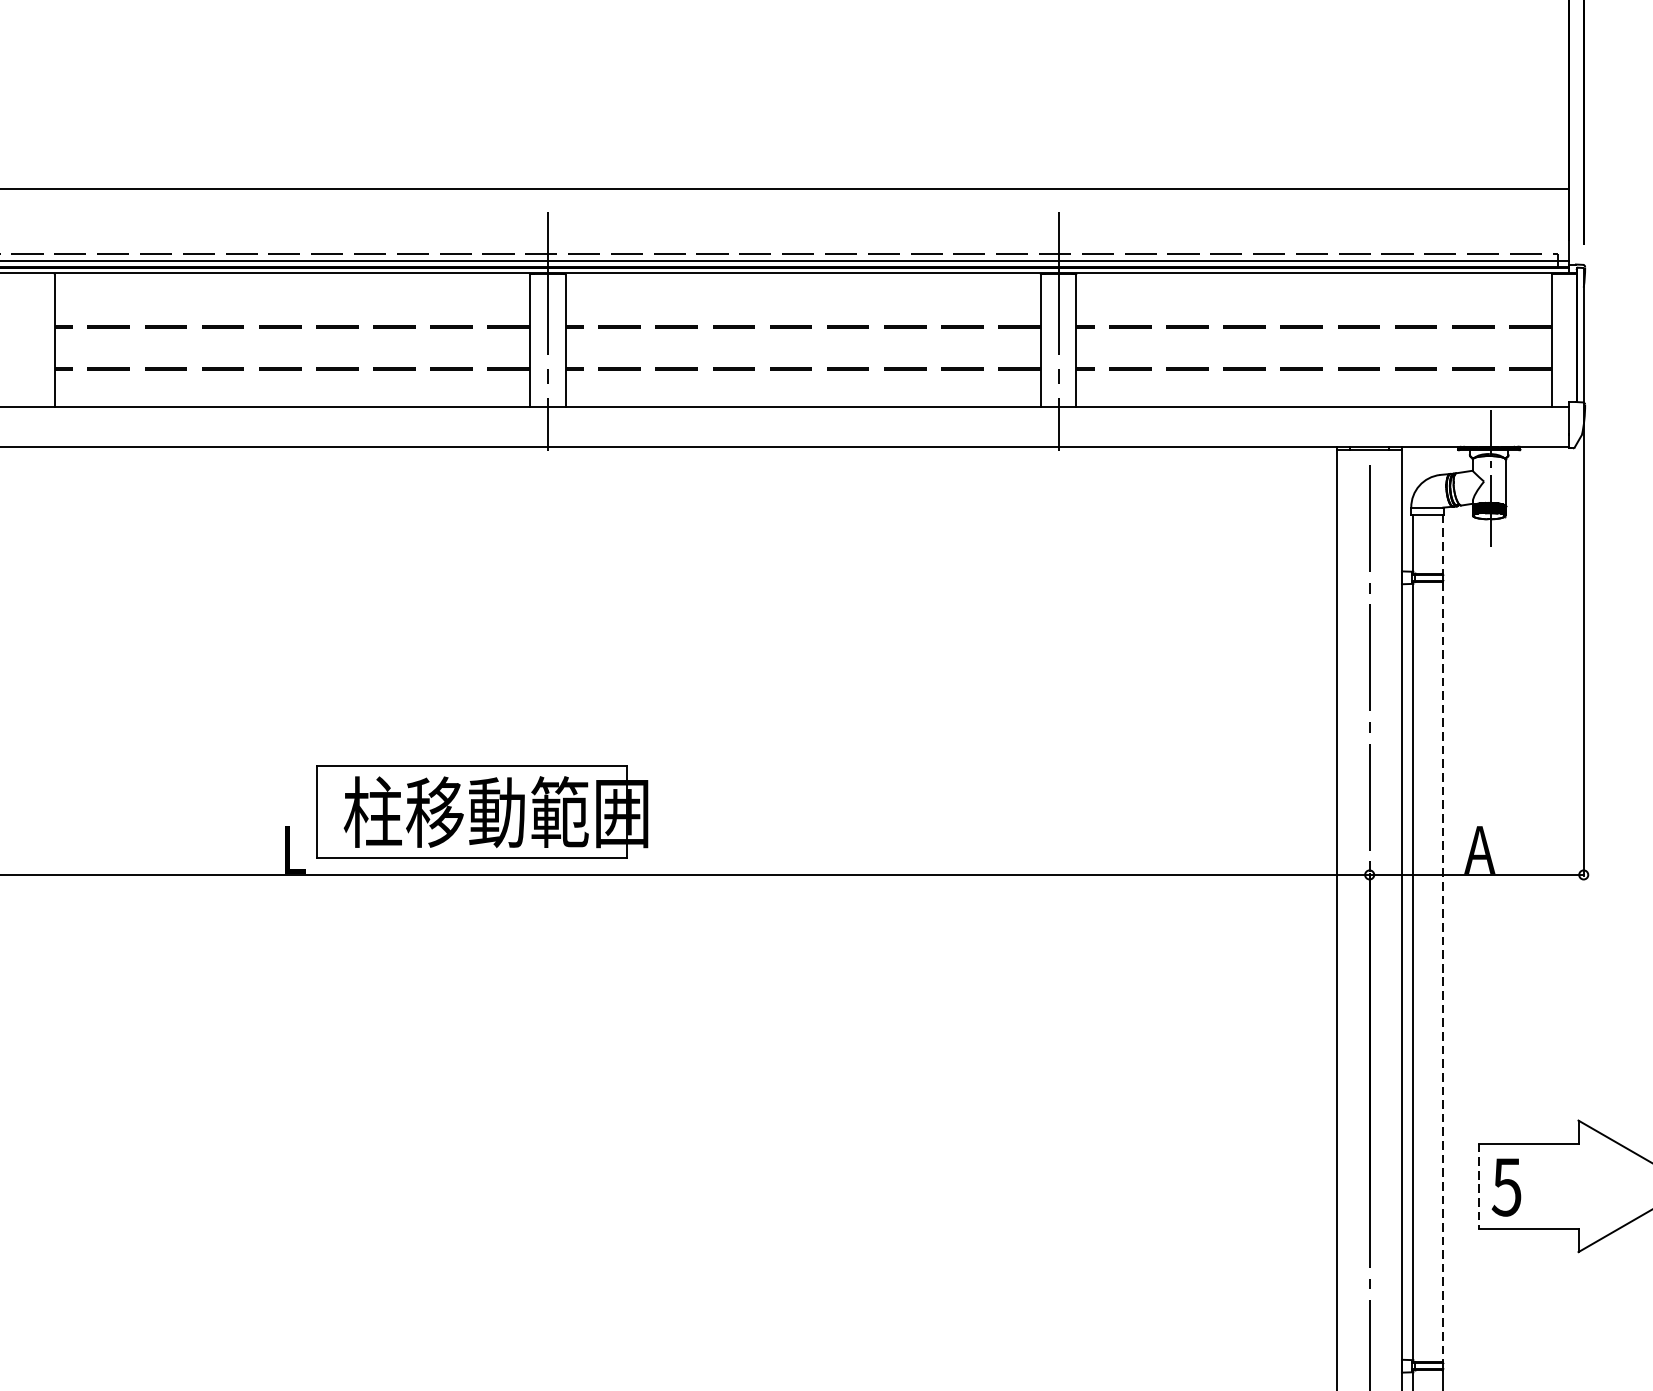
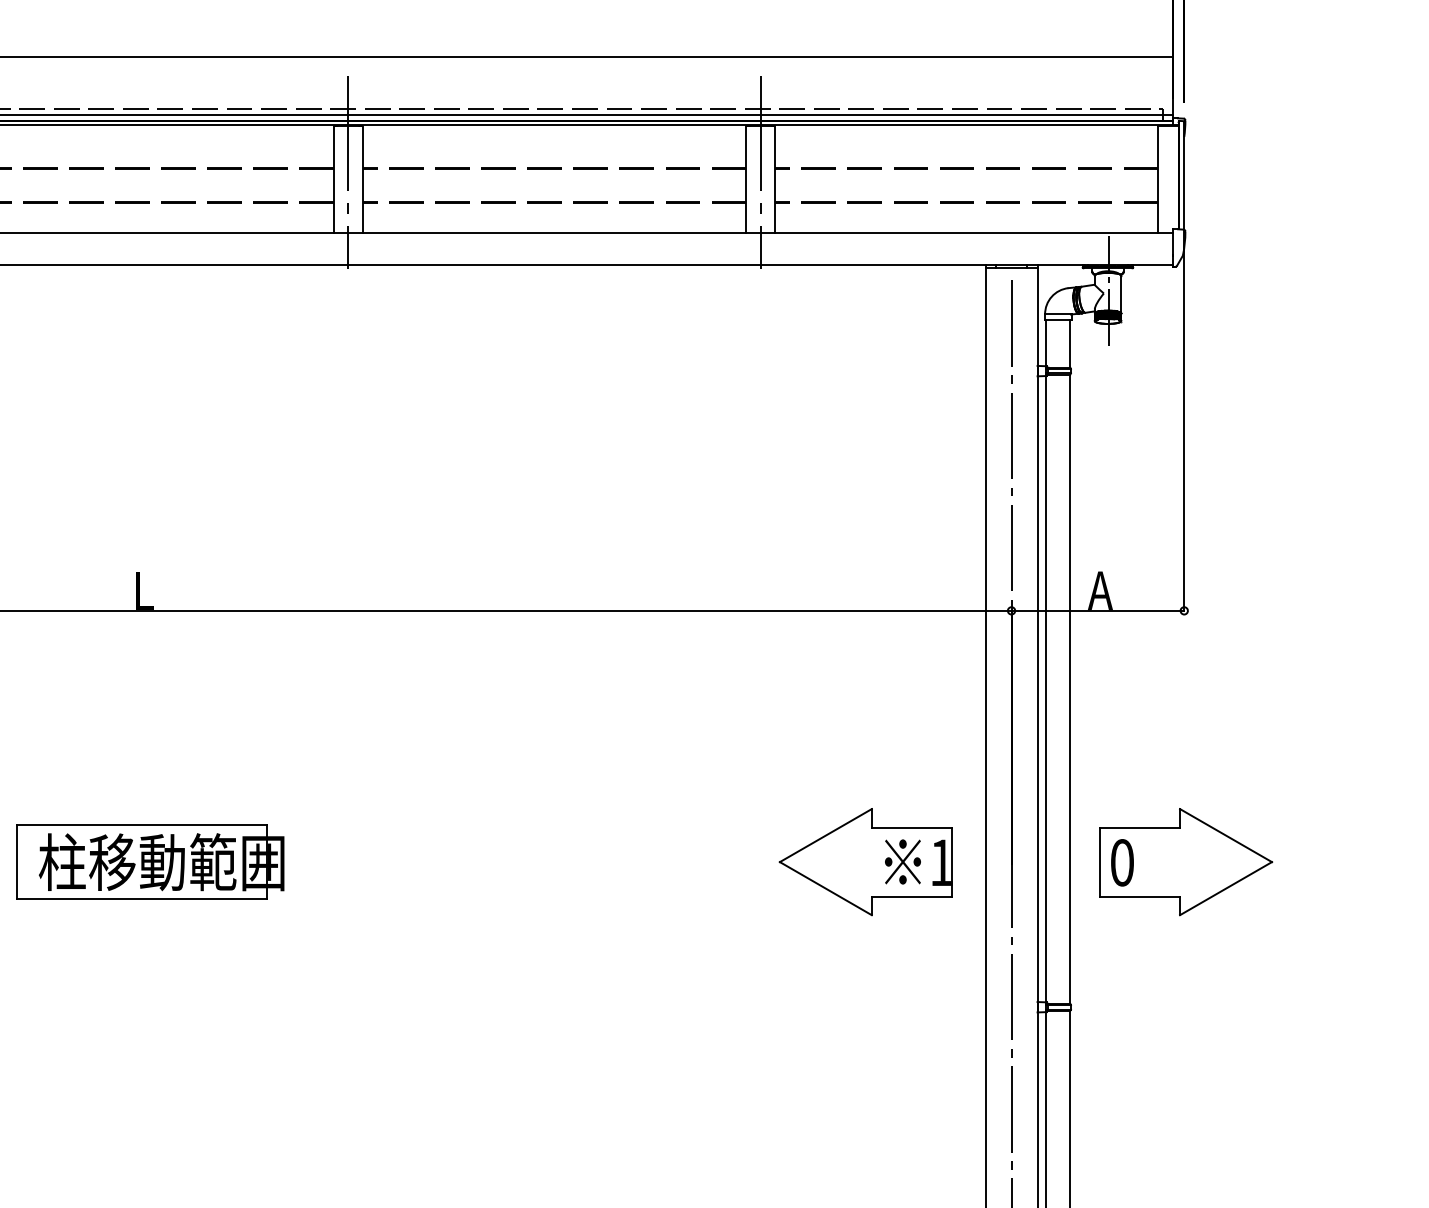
line: (1442, 543) -> (1070, 343), dashed -> solid
part: (482, 811) -> (150, 861), moved
line: (1442, 972) -> (1070, 689), dashed -> solid
part: (1188, 1186) -> (865, 862), added
line: (1478, 1186) -> (1099, 862), dashed -> solid
text: (1505, 1186) -> (1121, 862), 5 -> 0

